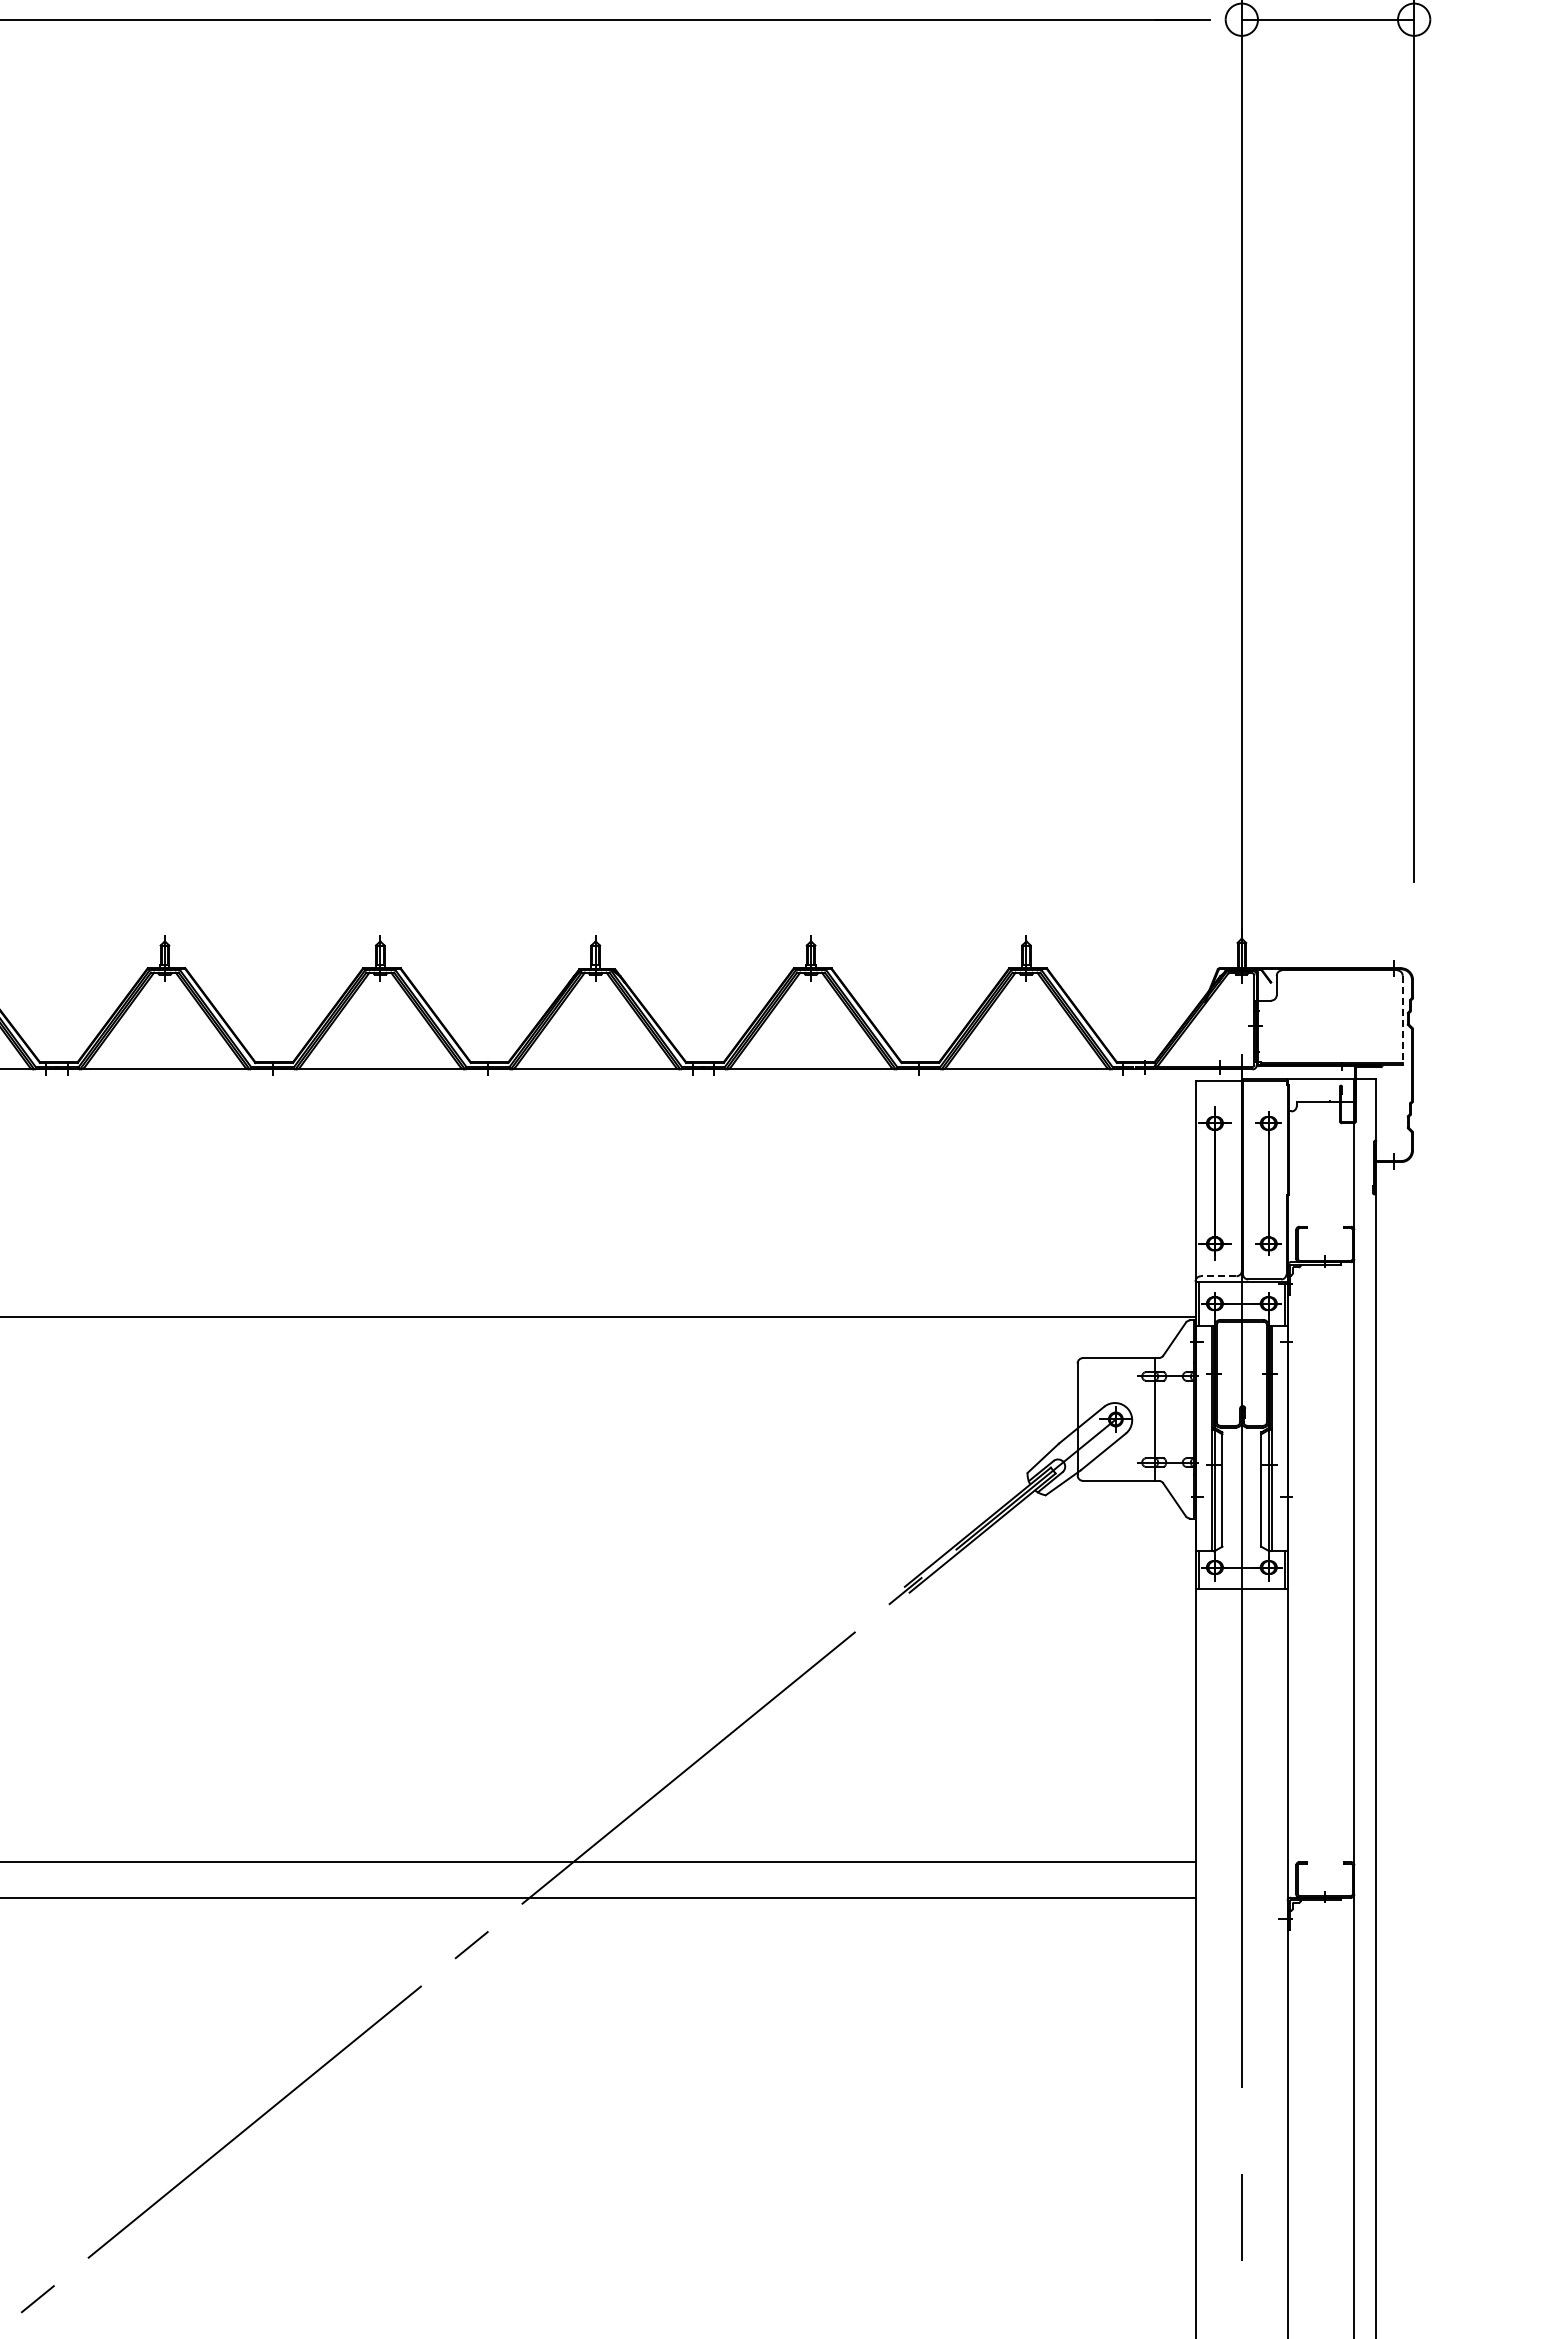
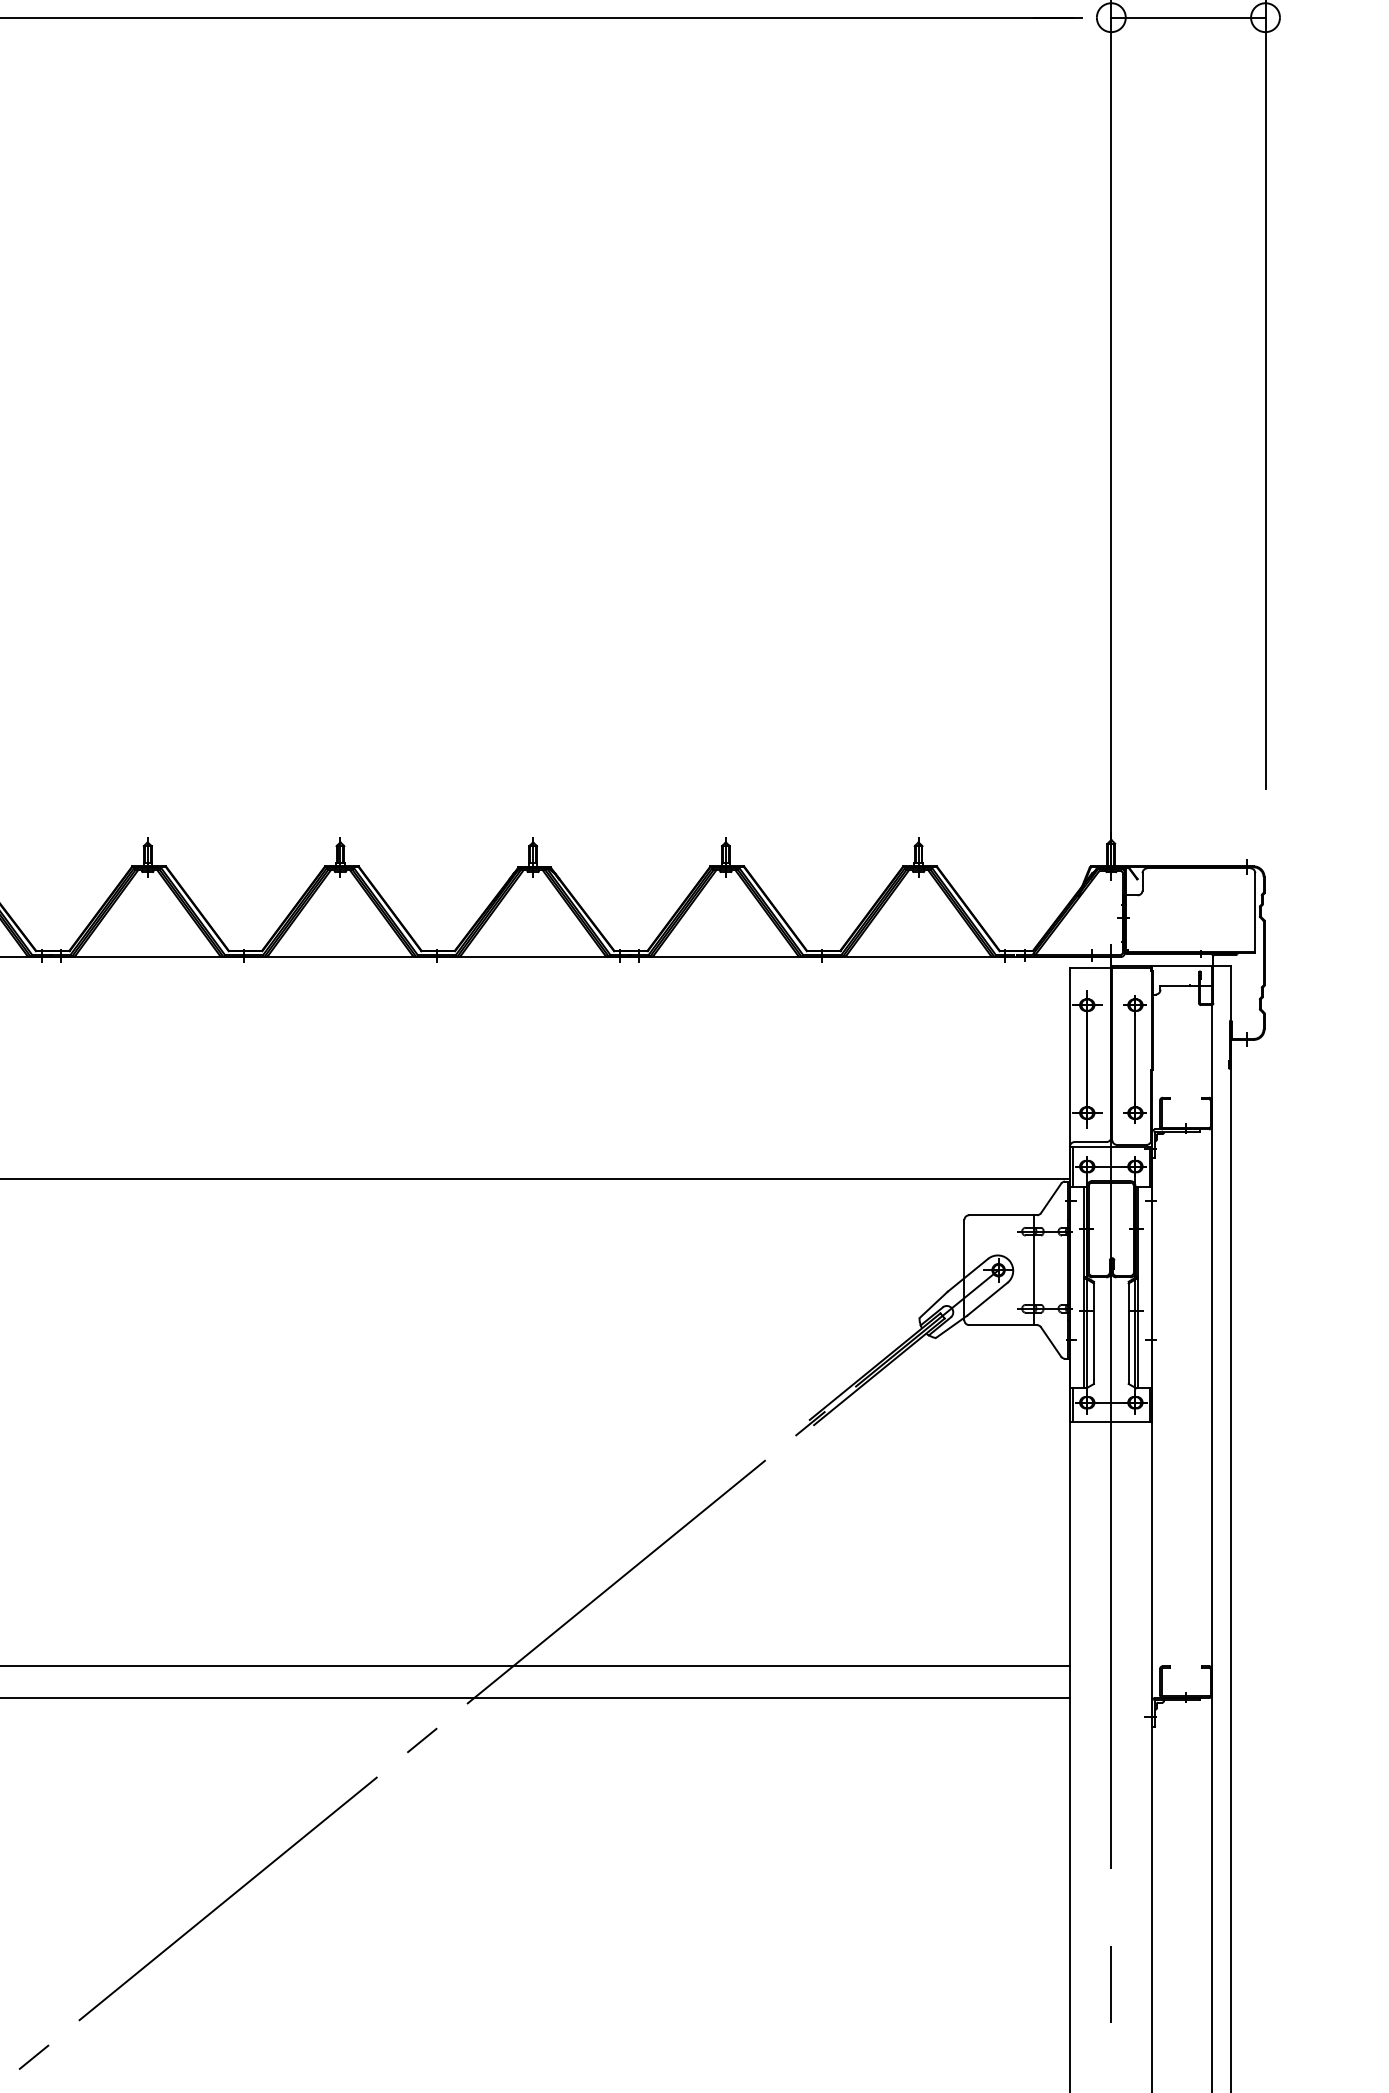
line: (1402, 1020) -> (1255, 913), dashed -> solid
line: (1218, 1276) -> (1090, 1142), dashed -> solid

